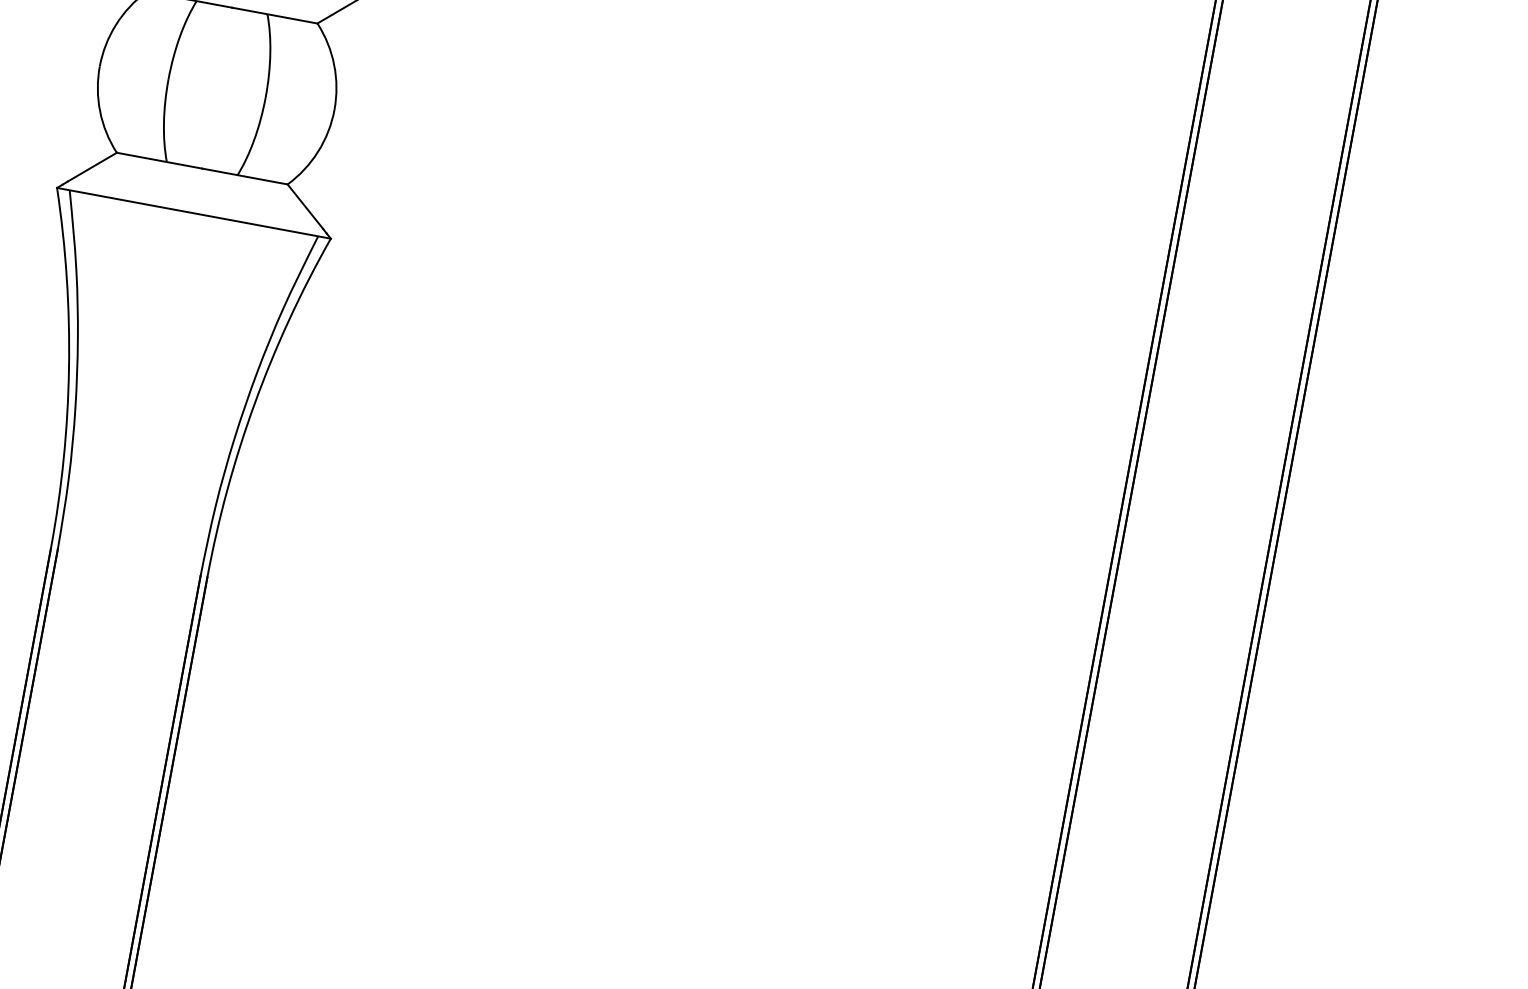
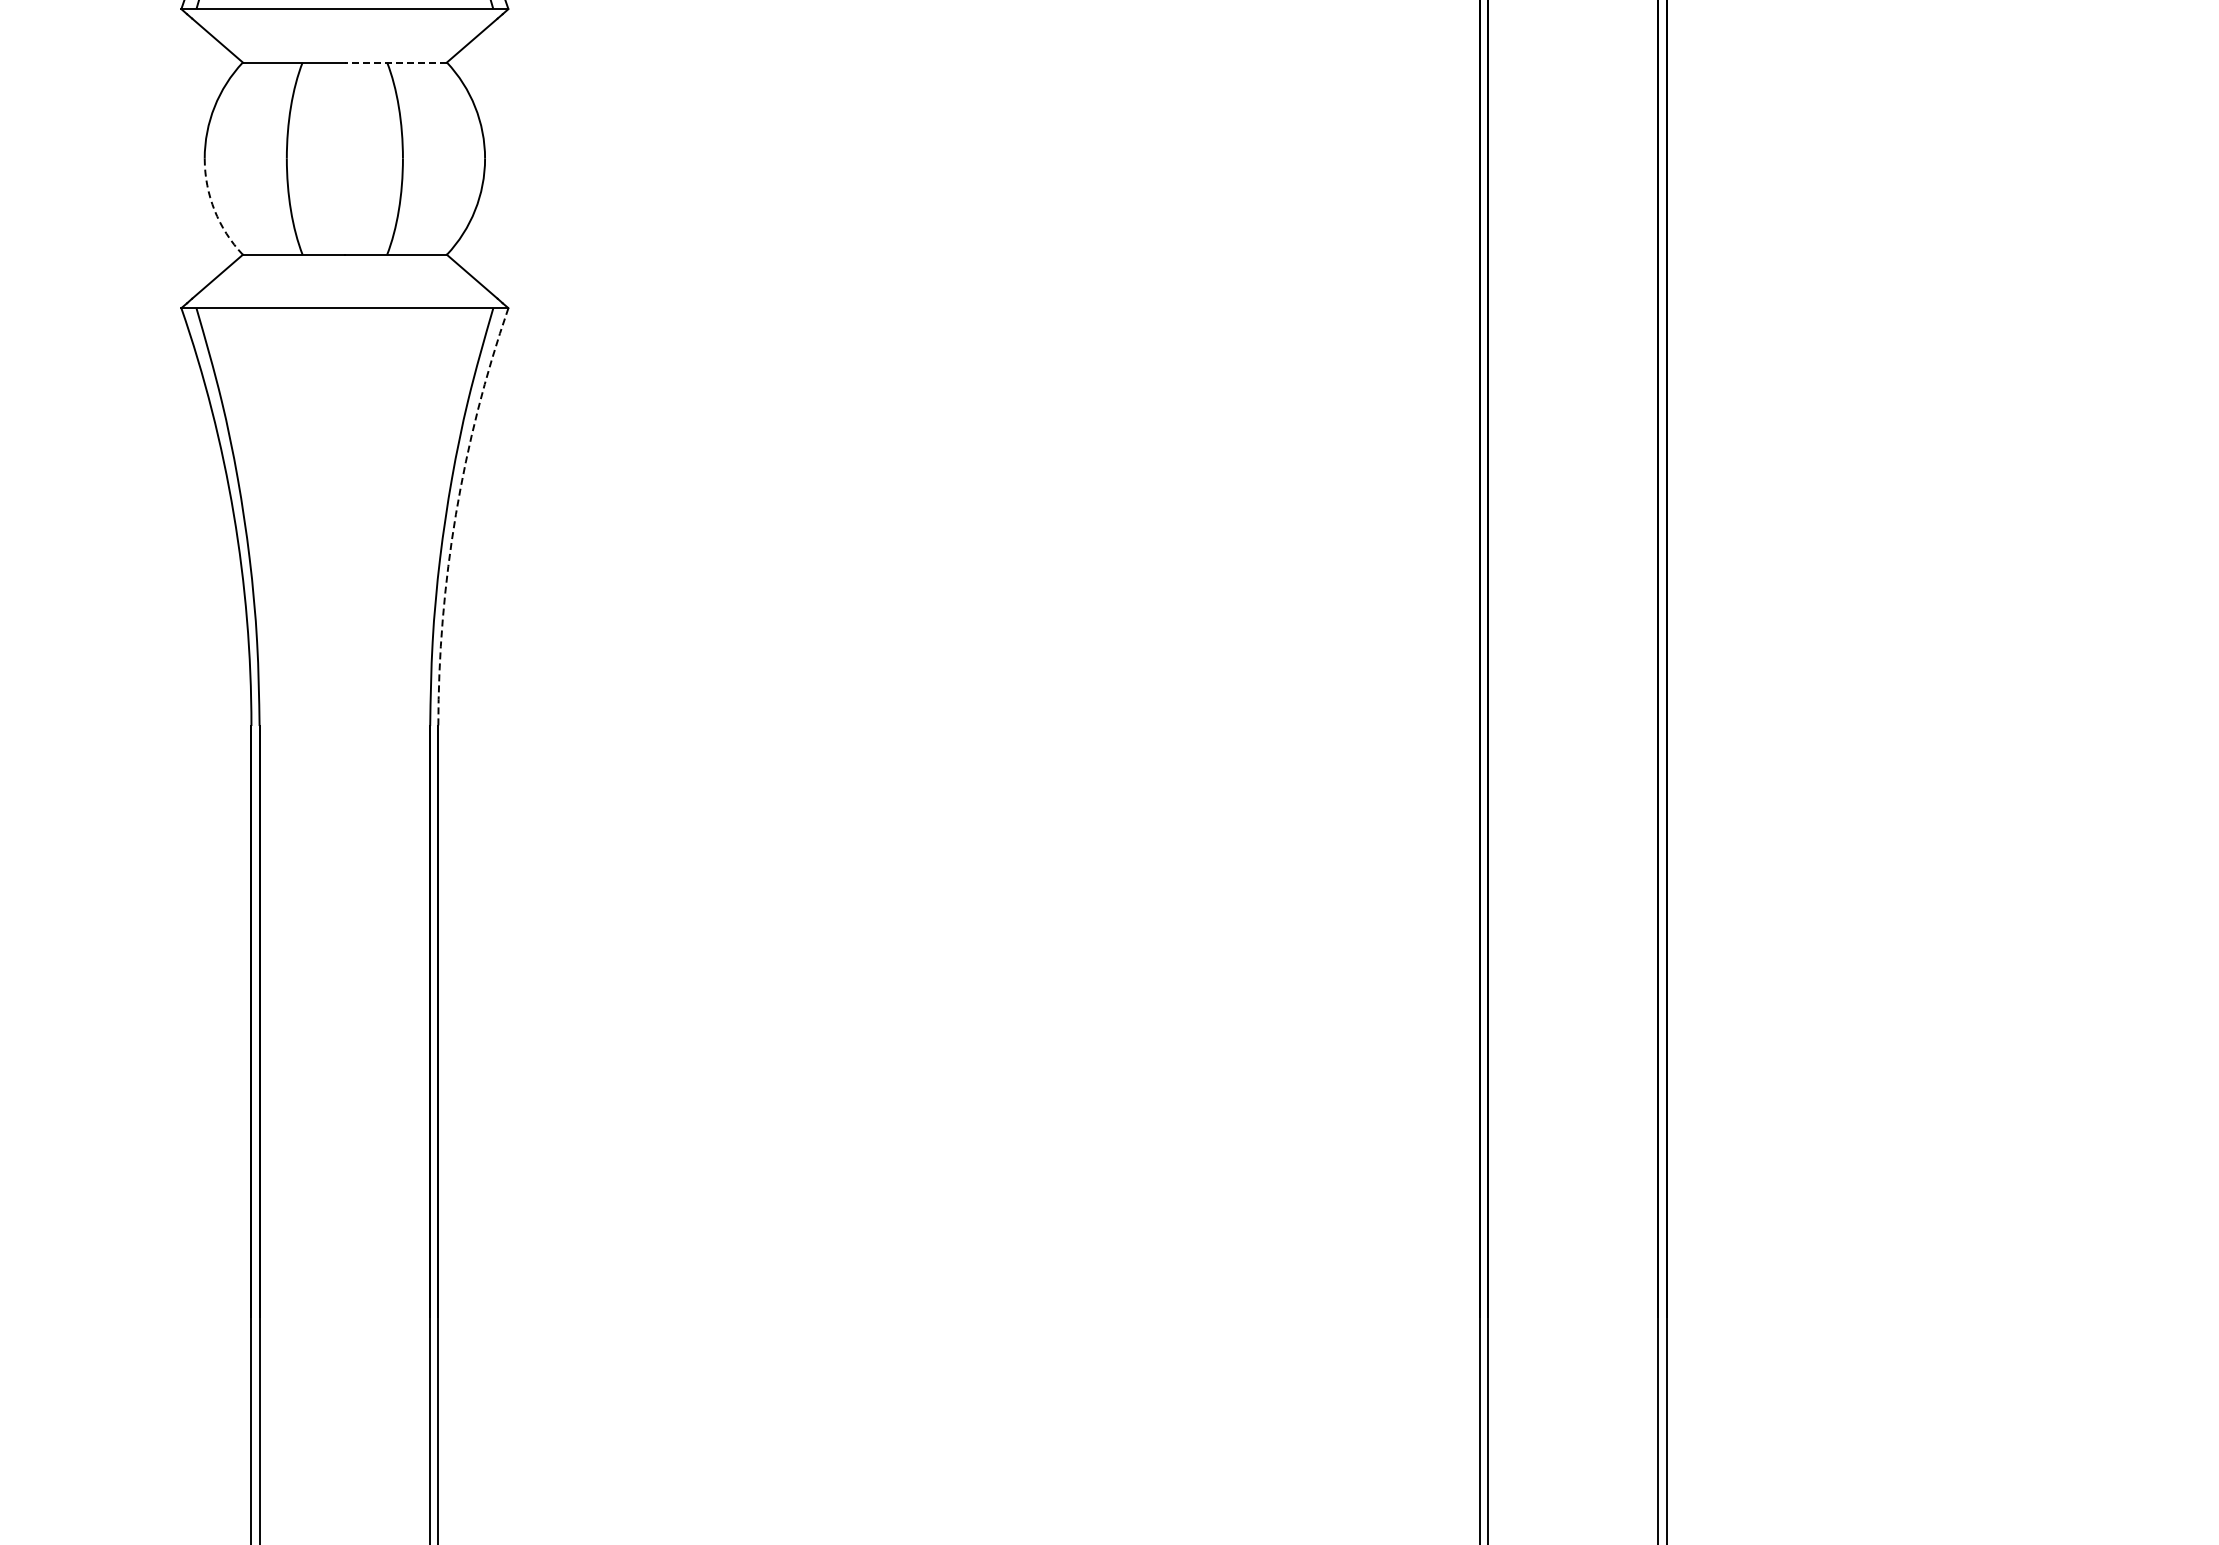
line: (274, 15) -> (395, 62), solid -> dashed
arc: (99, 111) -> (214, 210), solid -> dashed
arc: (254, 403) -> (455, 514), solid -> dashed

